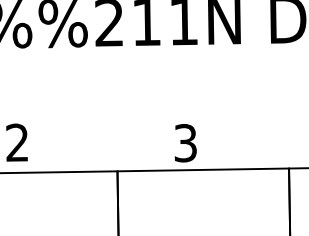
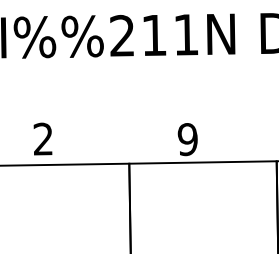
text: (185, 143) -> (187, 139), 3 -> 9

